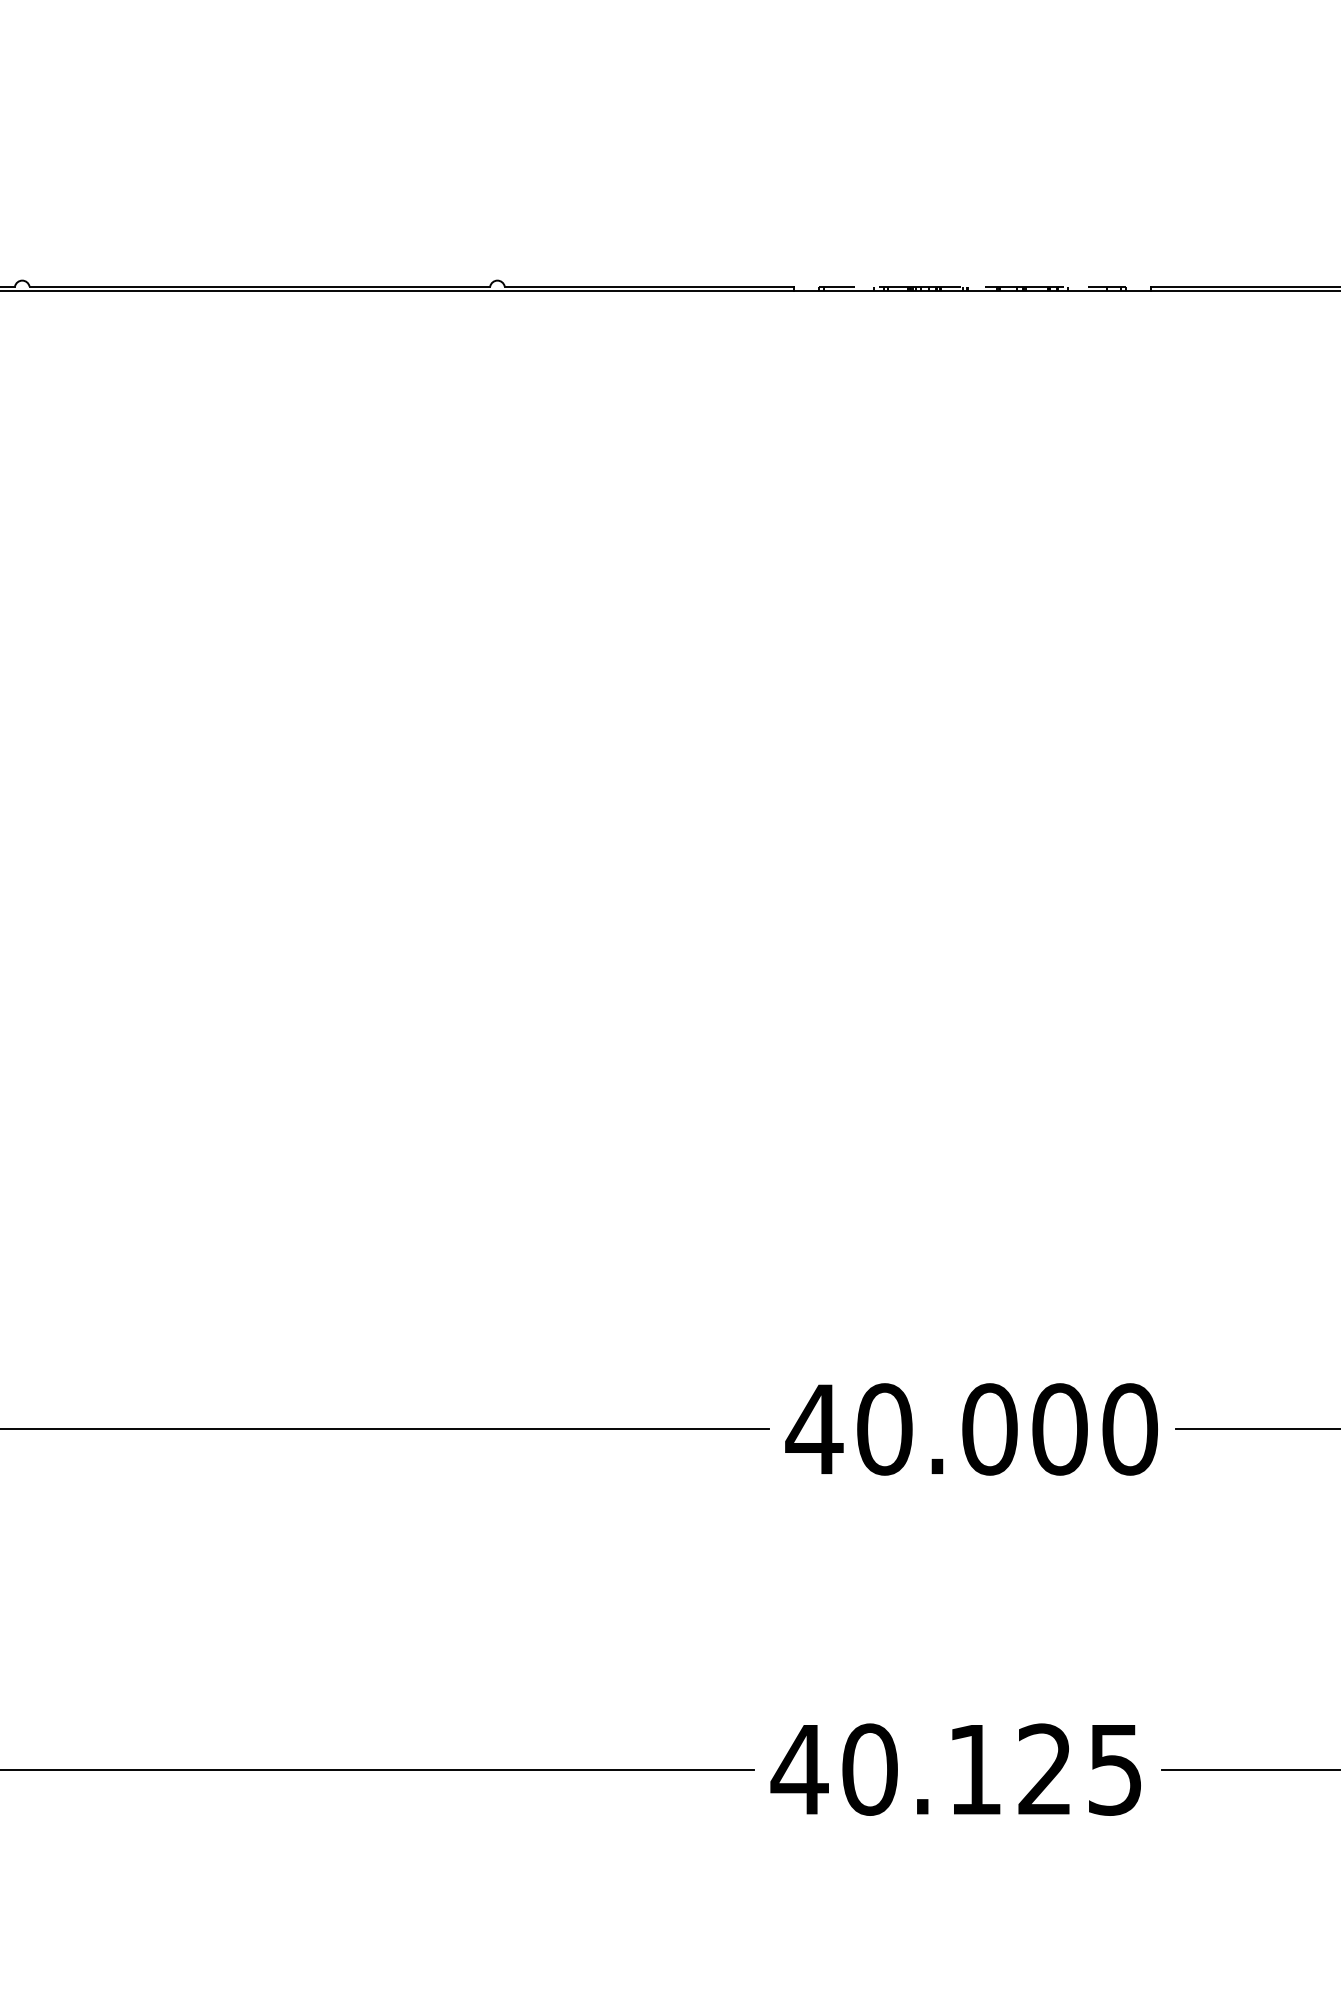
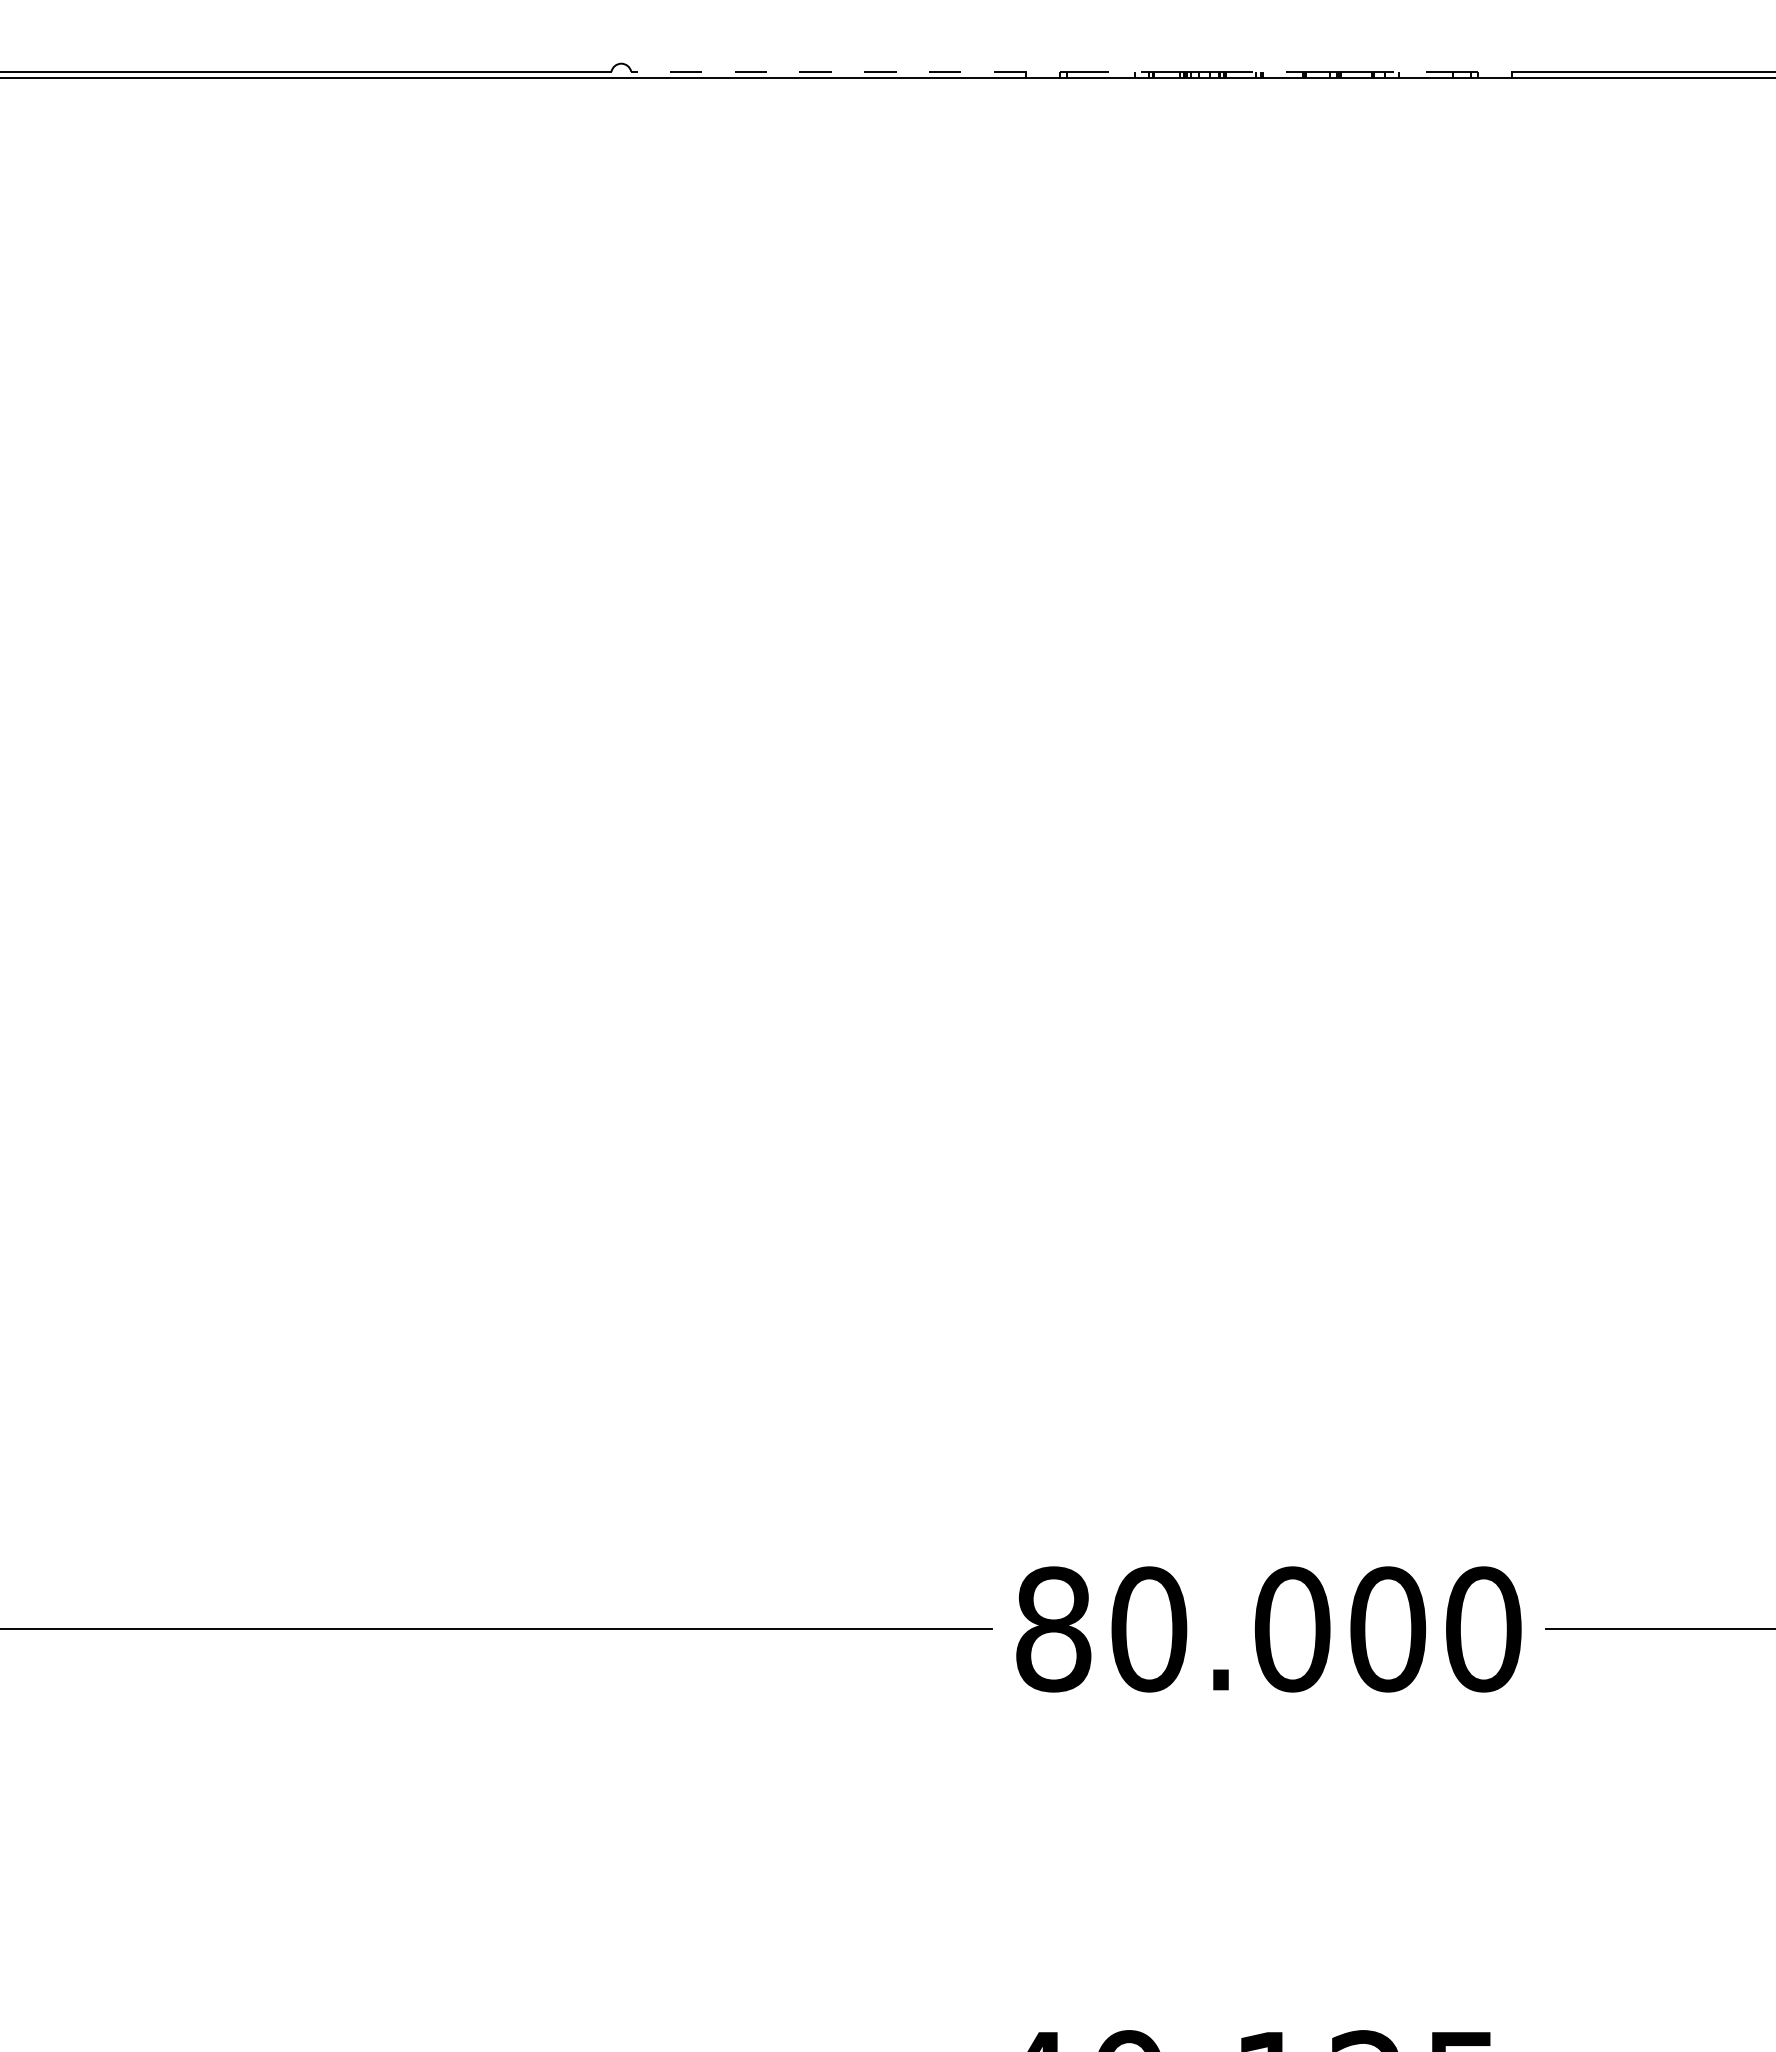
line: (649, 286) -> (828, 71), solid -> dashed
text: (814, 1429) -> (1053, 1629), 40.000 -> 80.000

